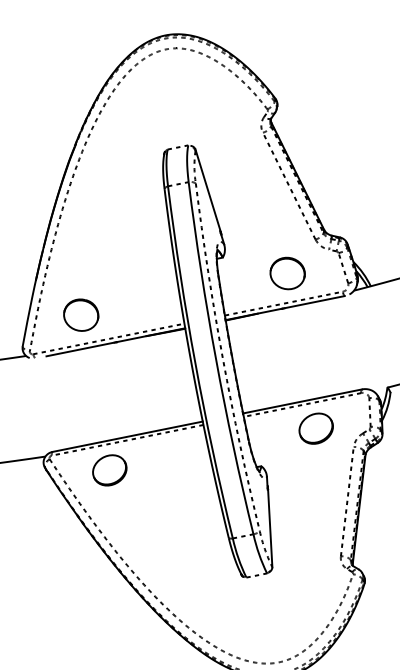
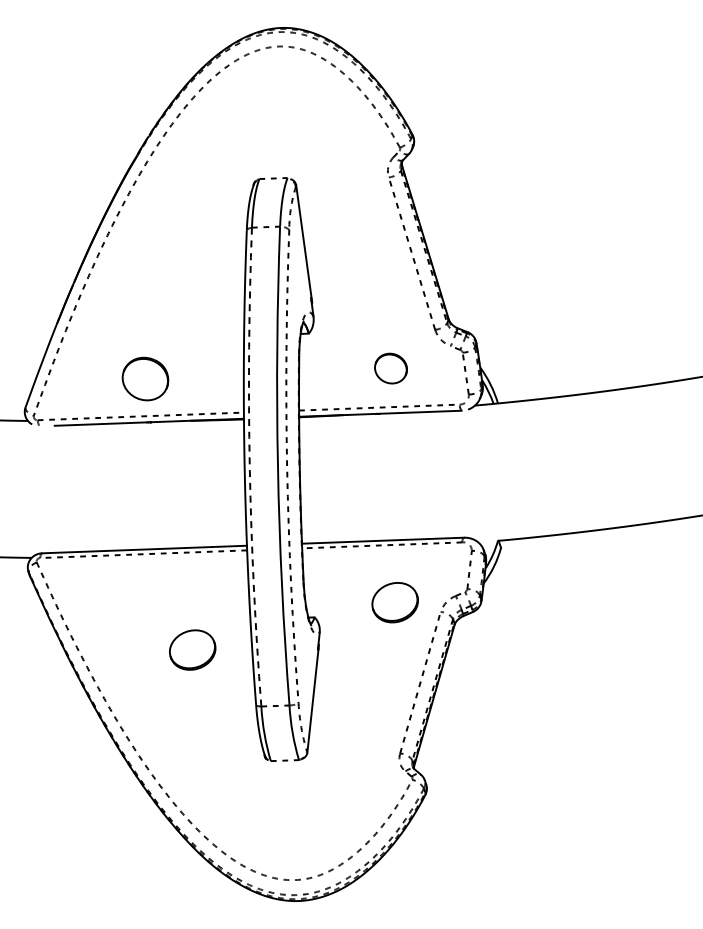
part: (287, 273) -> (390, 368), size x0.7
part: (81, 314) -> (145, 378), moved
arc: (195, 363) -> (249, 467), solid -> dashed
part: (315, 428) -> (394, 602), moved
part: (109, 469) -> (192, 649), moved

